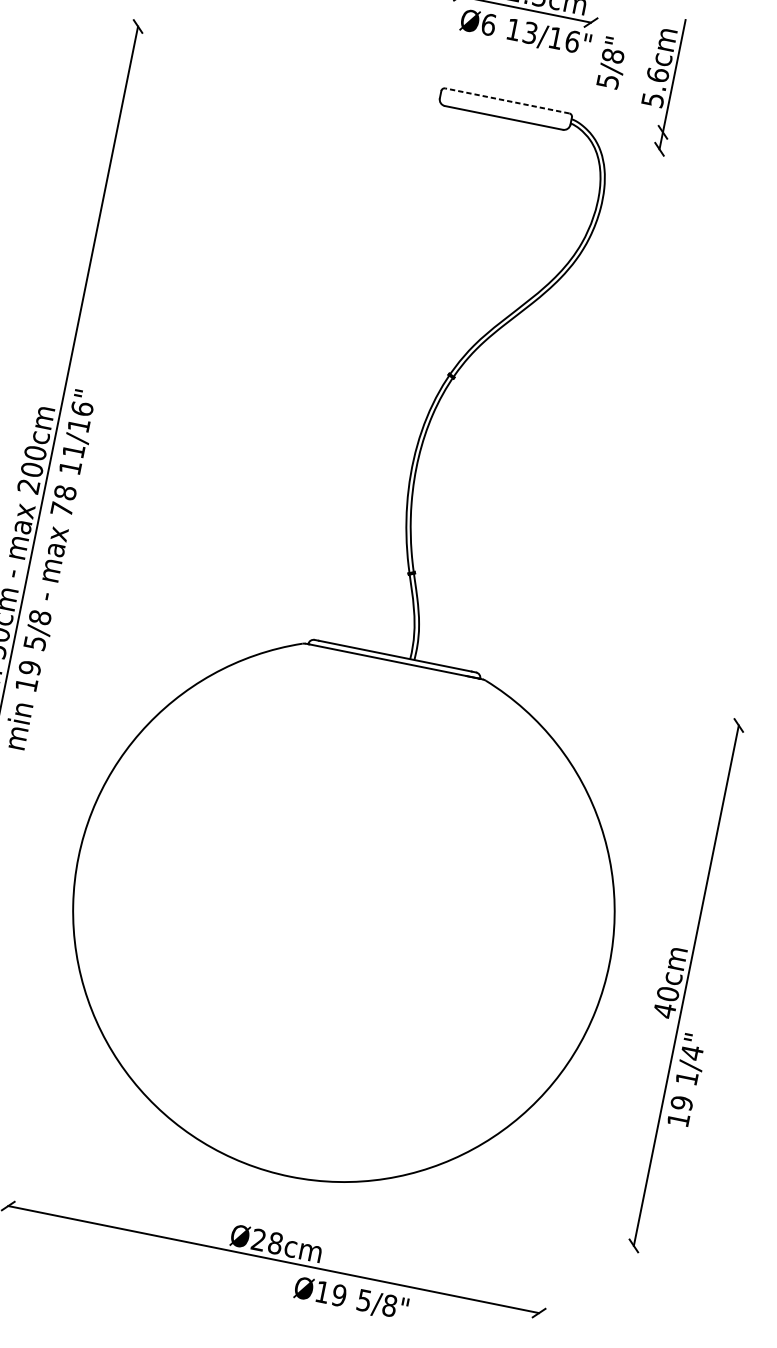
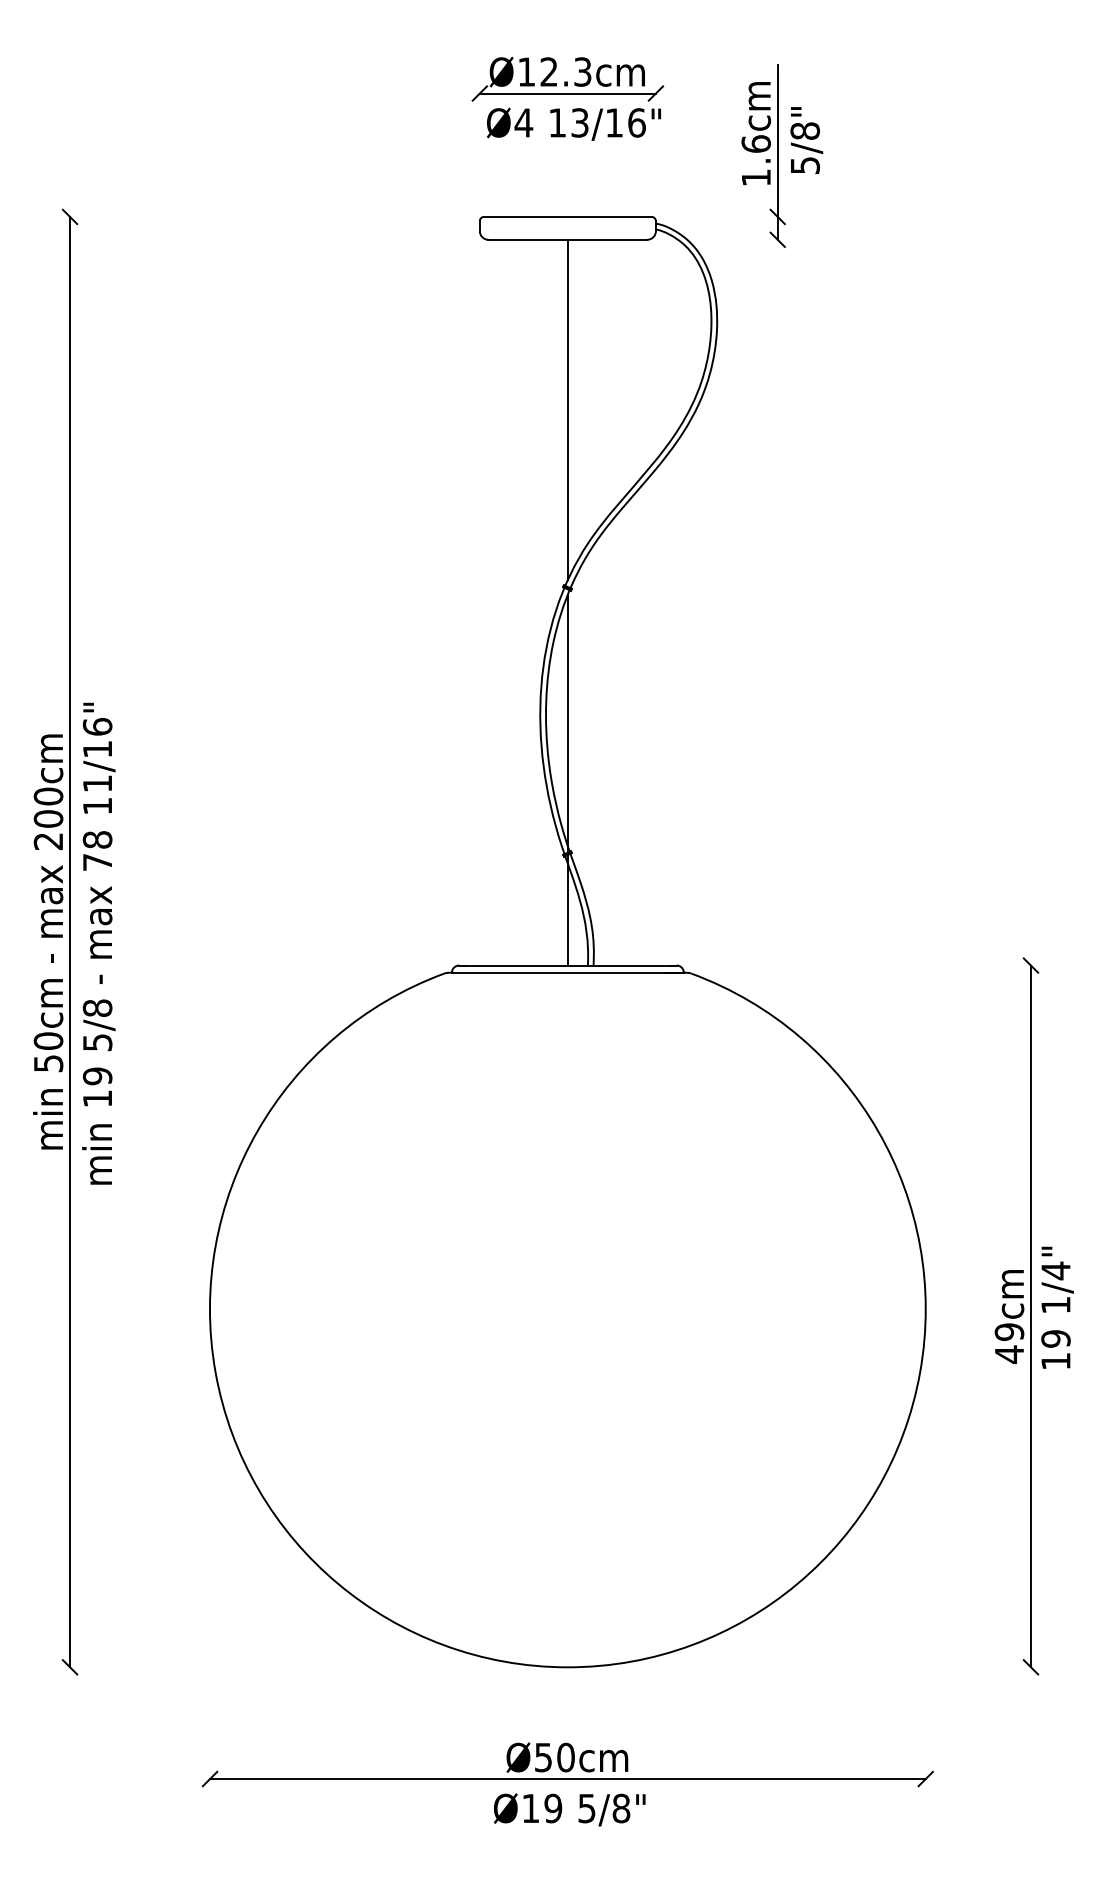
text: (488, 24) -> (523, 122), Ø6 -> Ø4
text: (612, 63) -> (806, 140), moved
text: (653, 99) -> (756, 177), 5.6cm -> 1.6cm
line: (507, 100) -> (567, 216), dashed -> solid
line: (478, 243) -> (567, 409), added
line: (422, 518) -> (567, 779), added
text: (668, 994) -> (1009, 1332), 40cm -> 49cm
text: (687, 1080) -> (1057, 1307), moved
text: (266, 1241) -> (554, 1757), Ø28cm -> Ø50cm
text: (351, 1298) -> (569, 1809), moved

